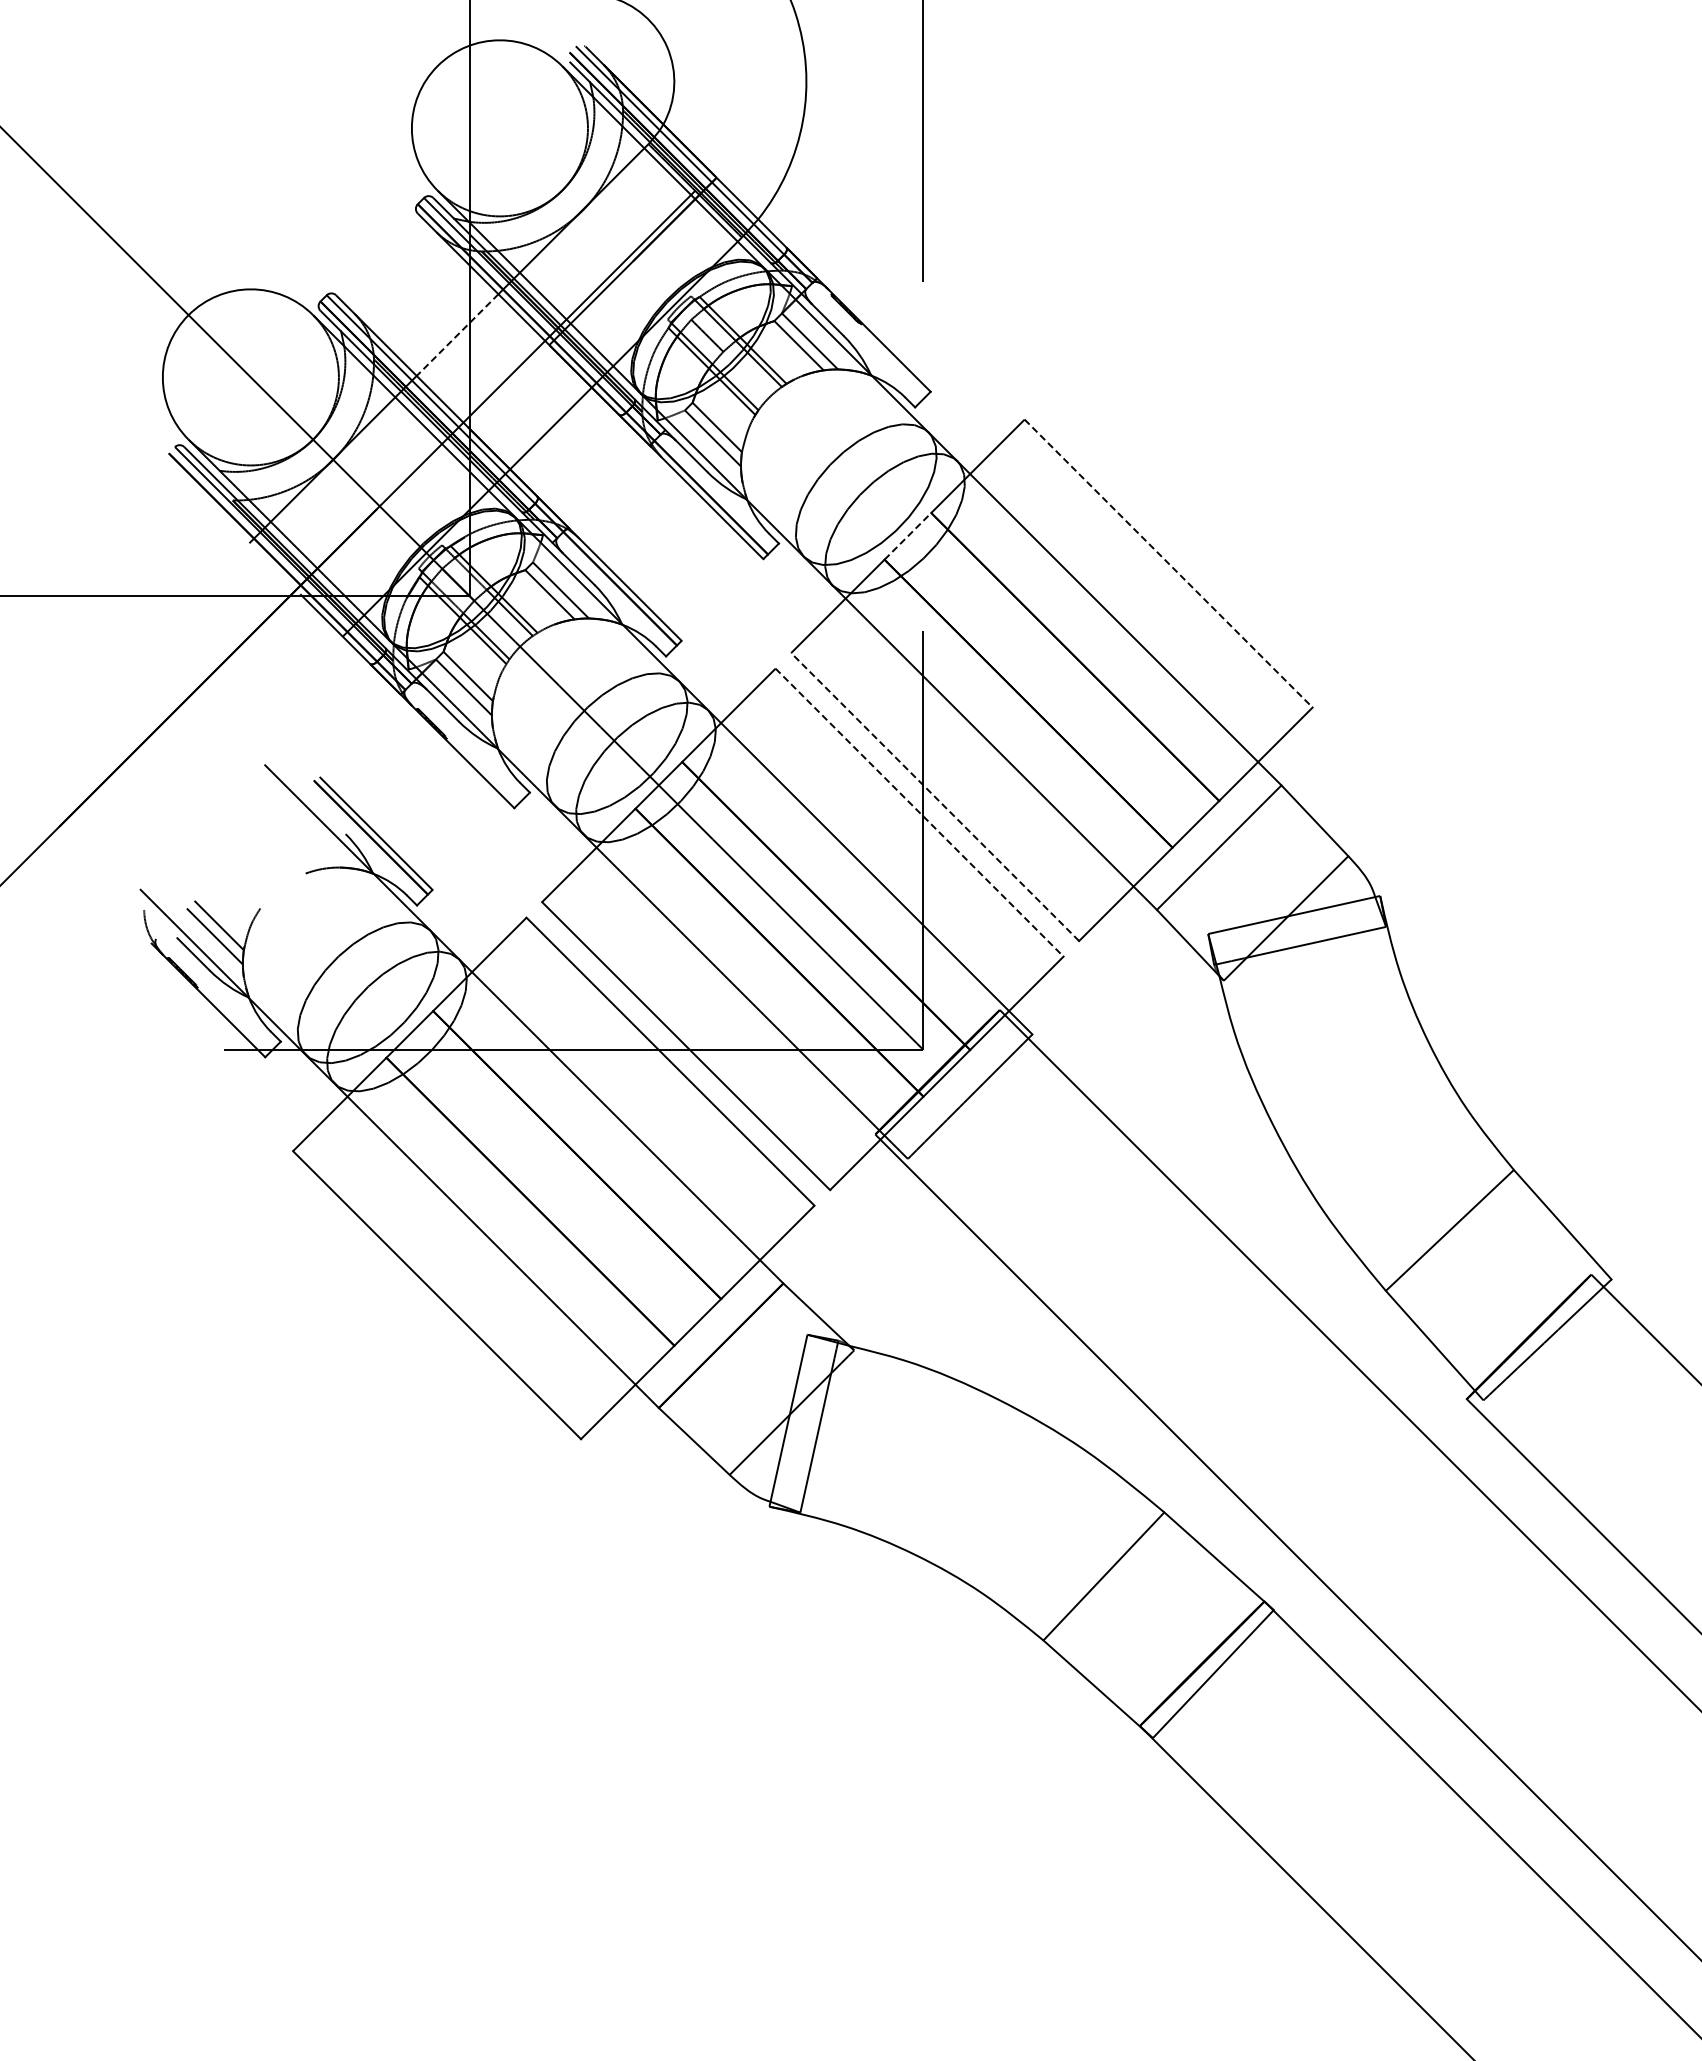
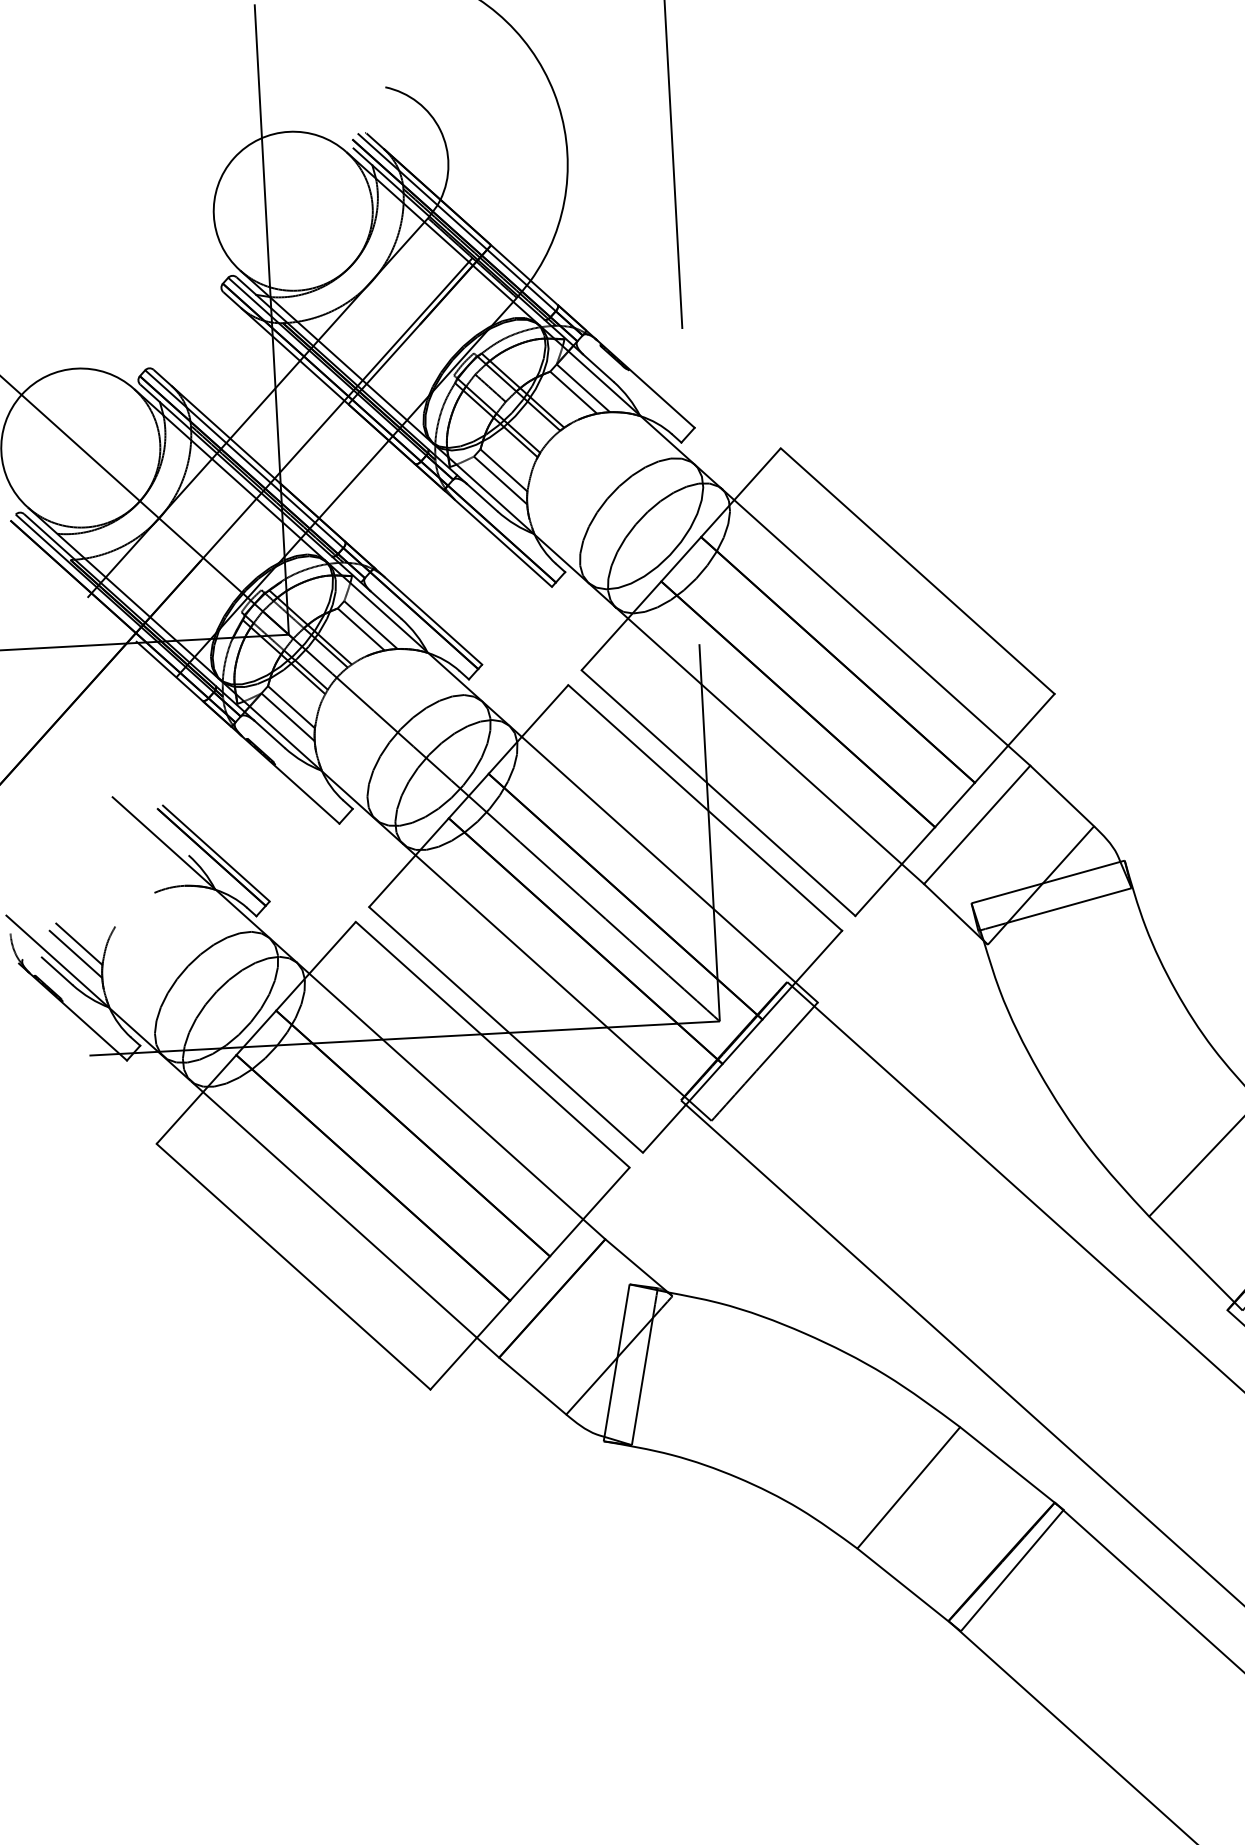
line: (457, 335) -> (265, 400), dashed -> solid
line: (908, 536) -> (681, 559), dashed -> solid
line: (1168, 563) -> (917, 571), dashed -> solid
line: (935, 797) -> (718, 793), dashed -> solid
line: (919, 812) -> (705, 807), dashed -> solid

